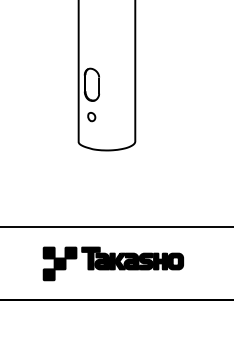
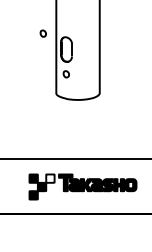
part: (61, 64) -> (43, 34), added
fill: (70, 252) -> (50, 178), removed

